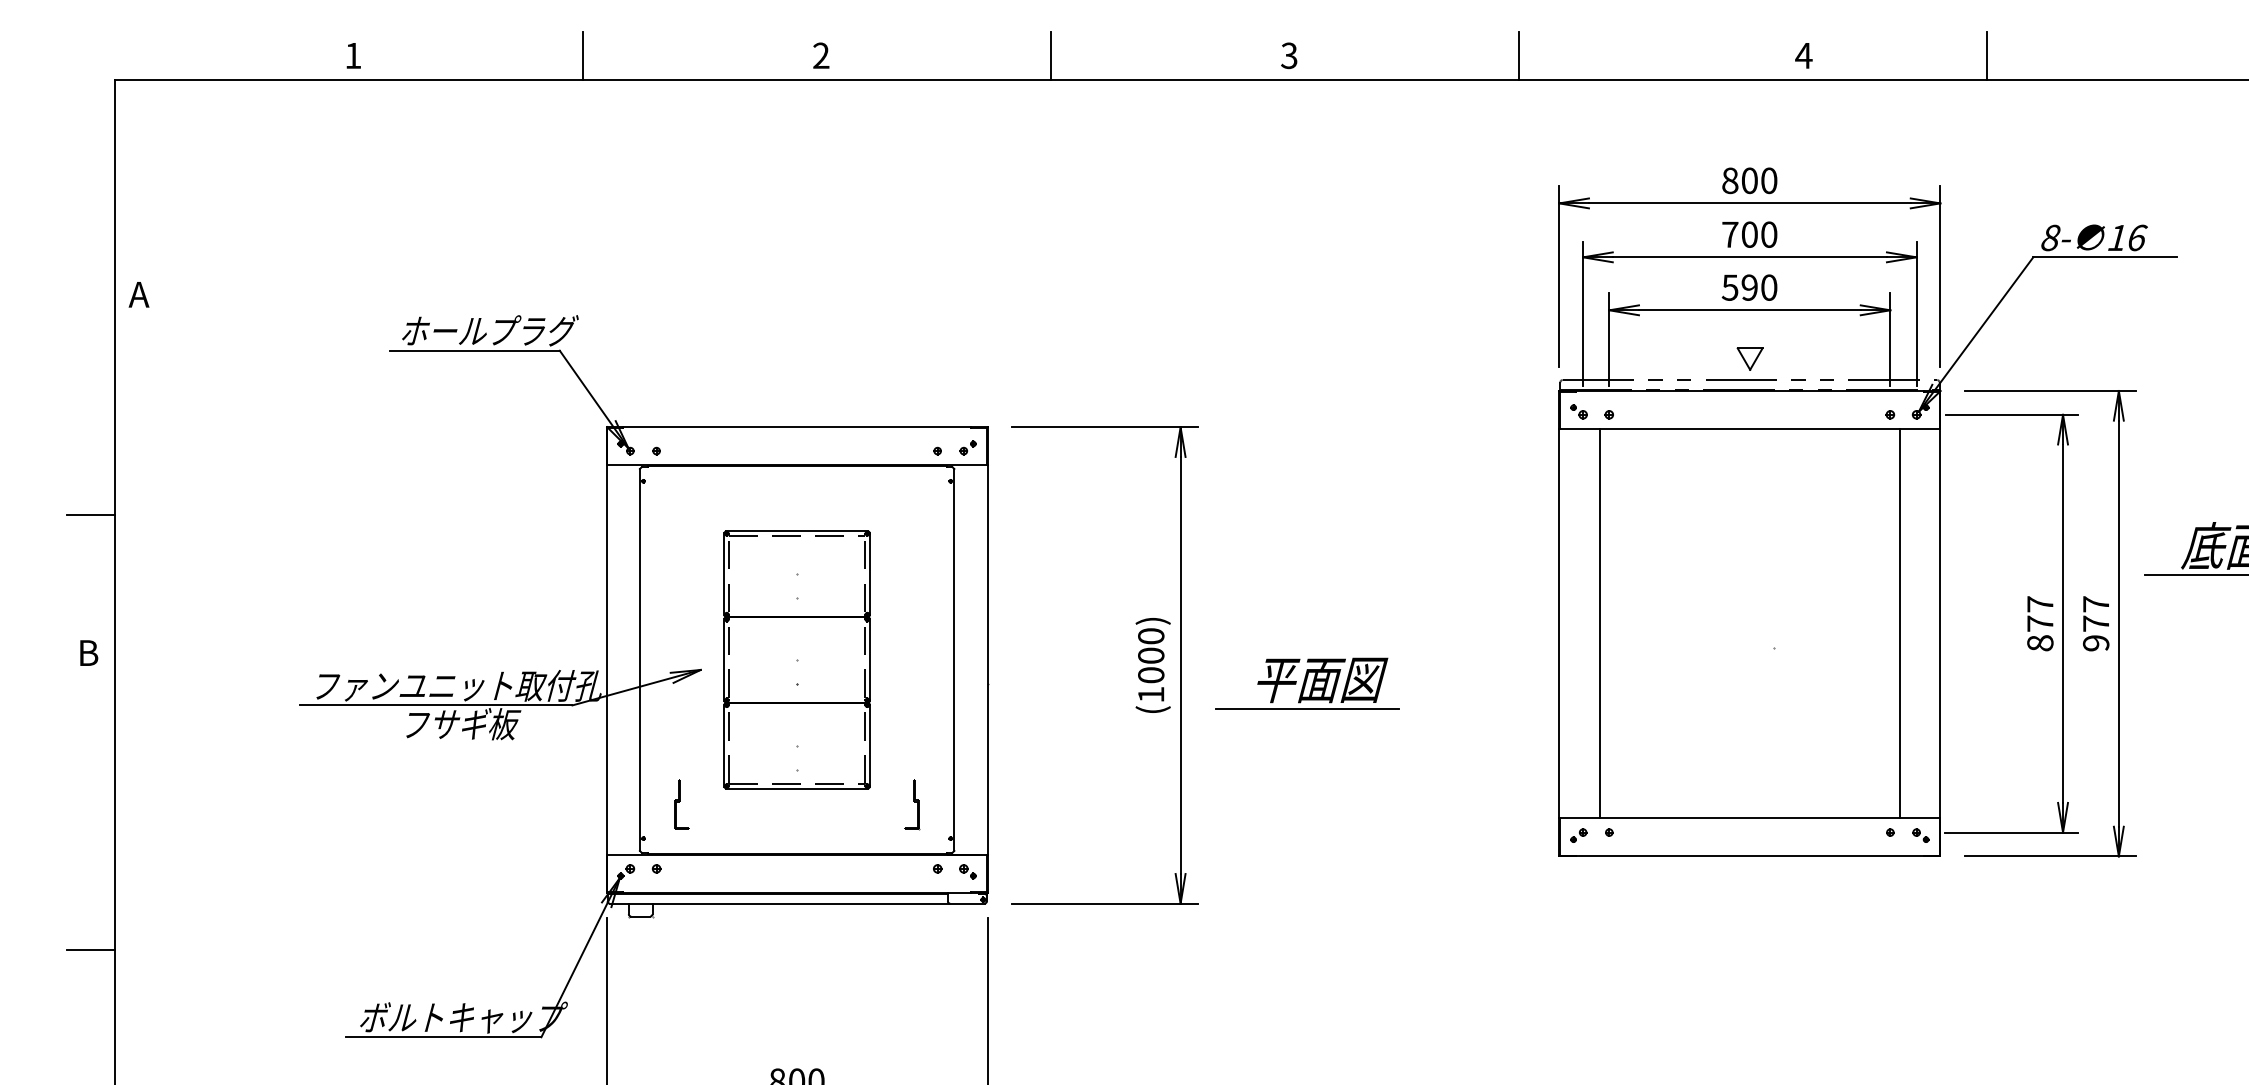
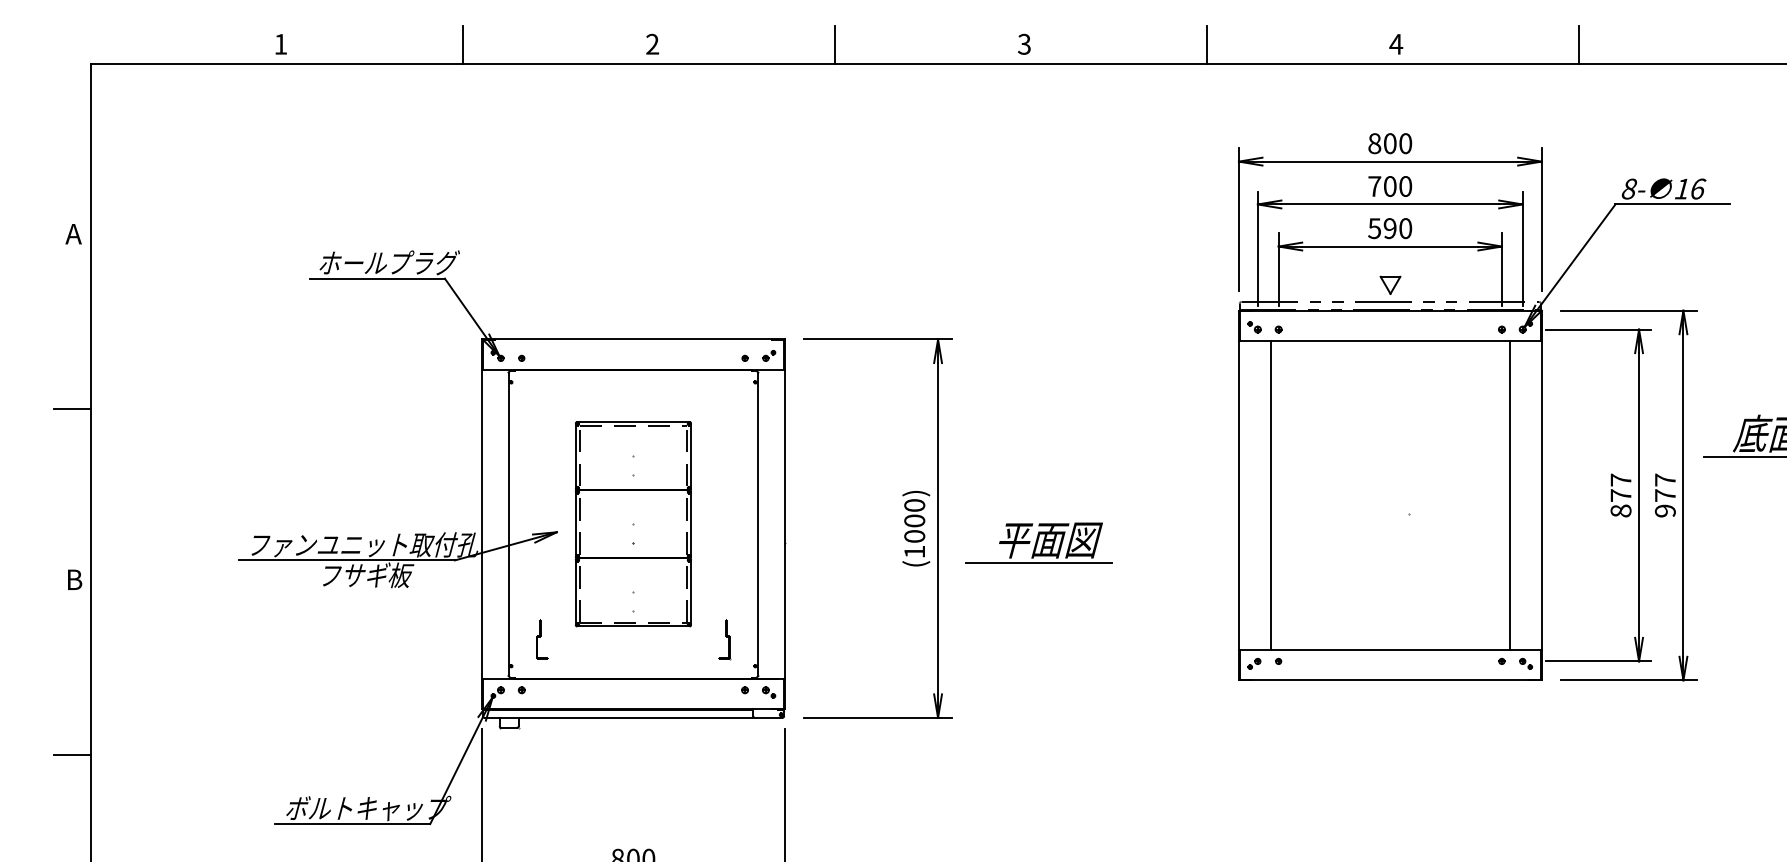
text: (1804, 55) -> (1396, 44), moved
text: (138, 295) -> (73, 234), moved
text: (89, 652) -> (75, 579), moved

